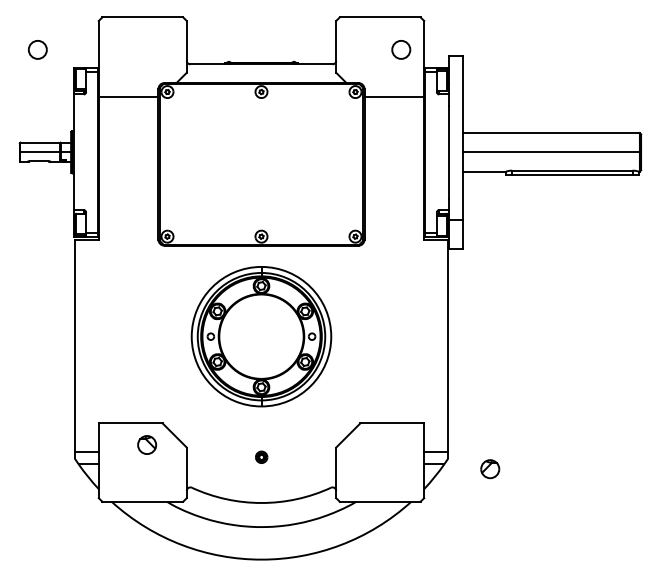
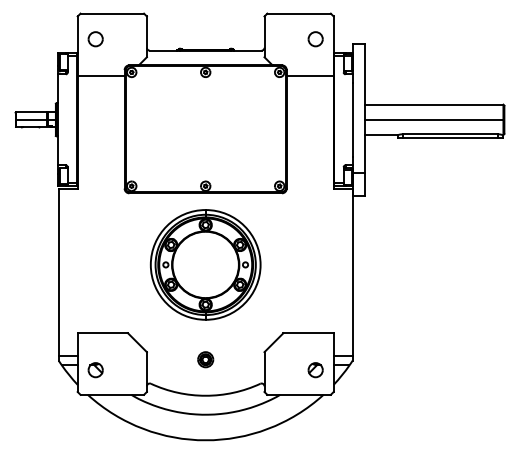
part: (37, 50) -> (95, 39), moved
part: (146, 445) -> (95, 370), moved
part: (261, 456) -> (205, 359), size x1.67
part: (489, 469) -> (315, 370), moved

